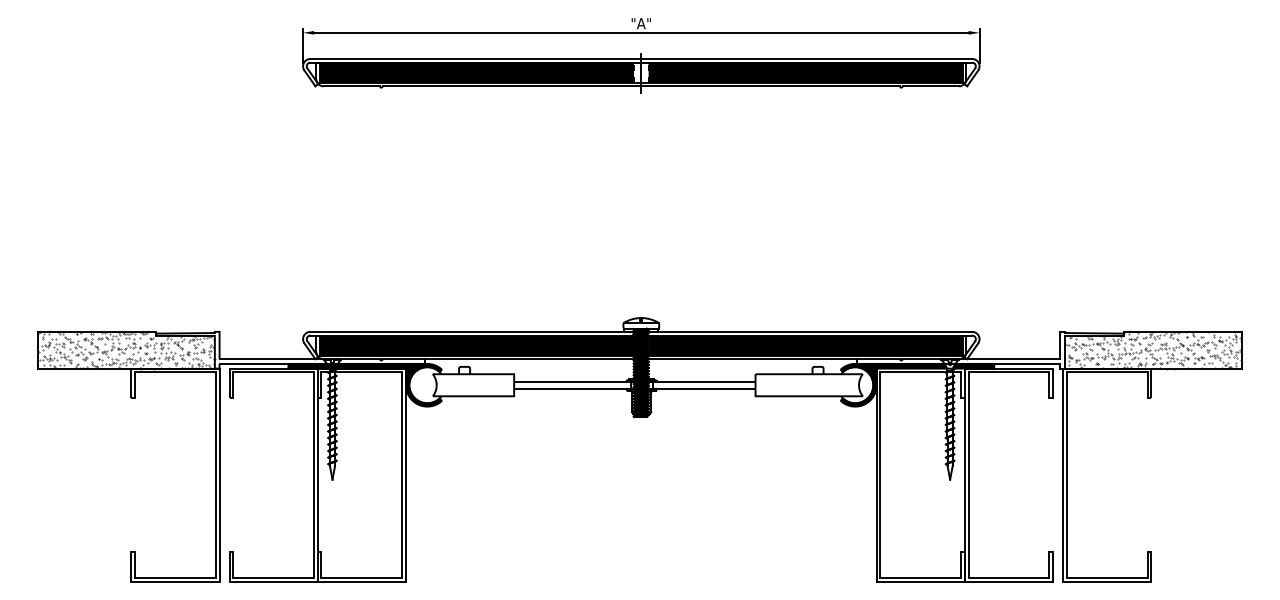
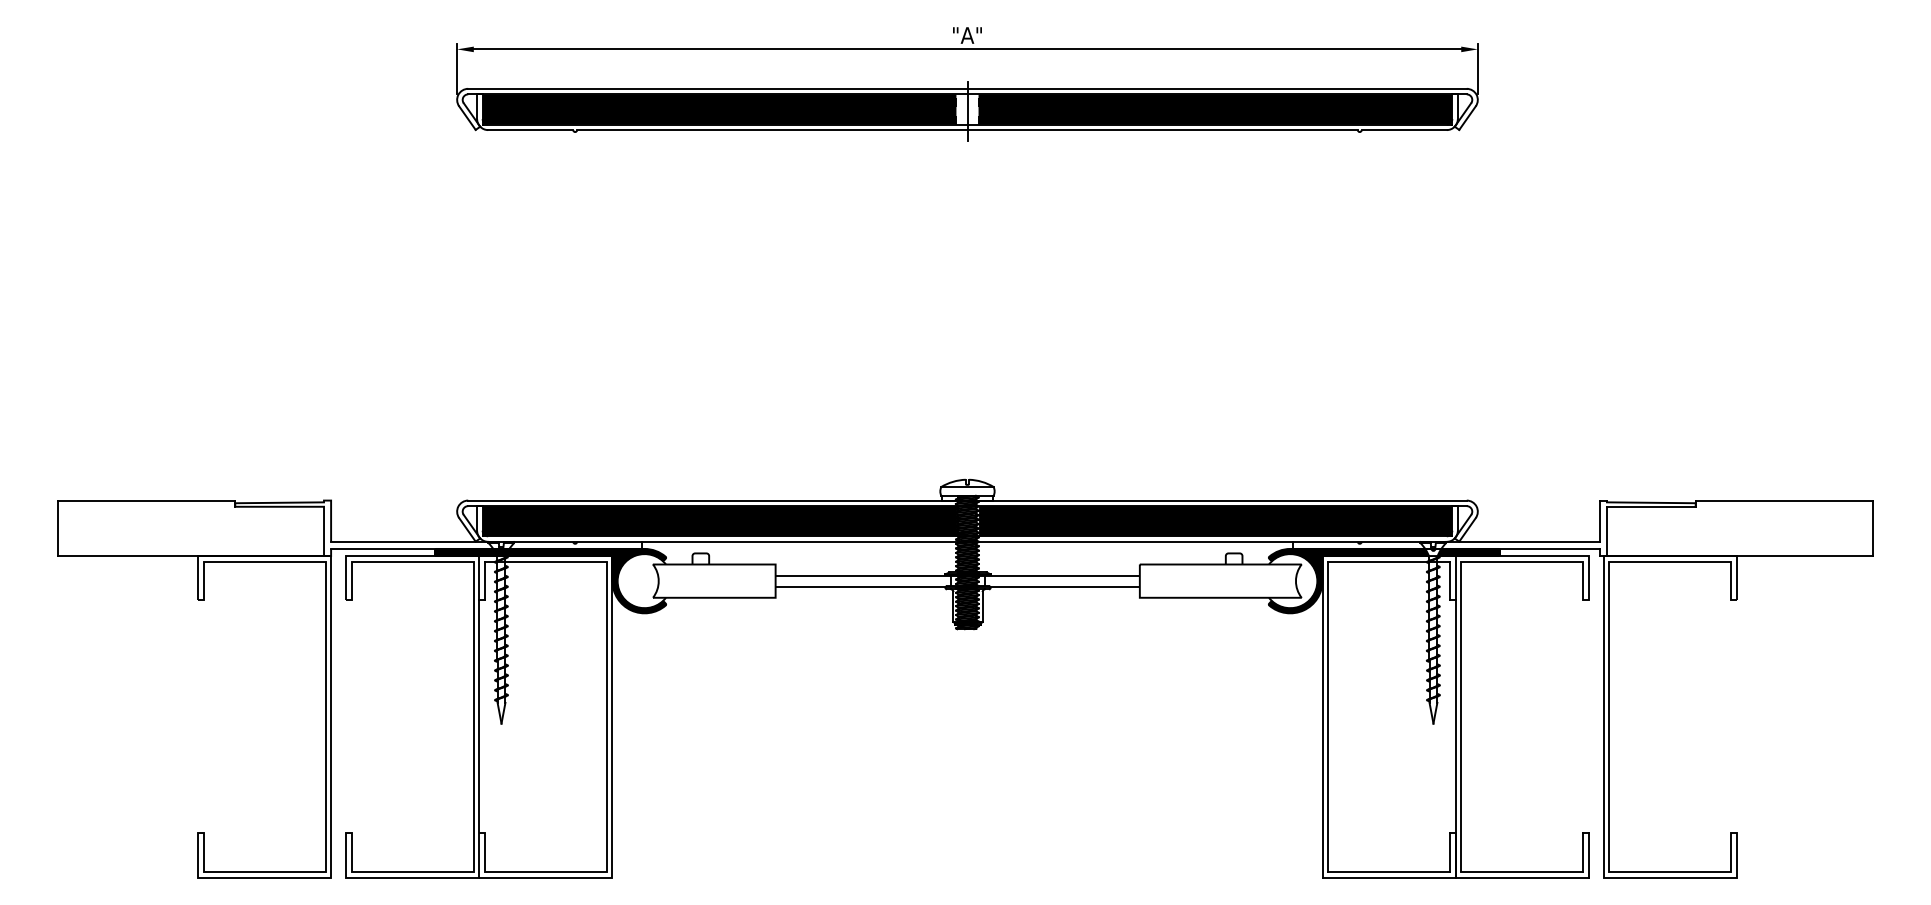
hatch: (1153, 349) -> (1740, 527), removed
hatch: (126, 350) -> (190, 528), removed

